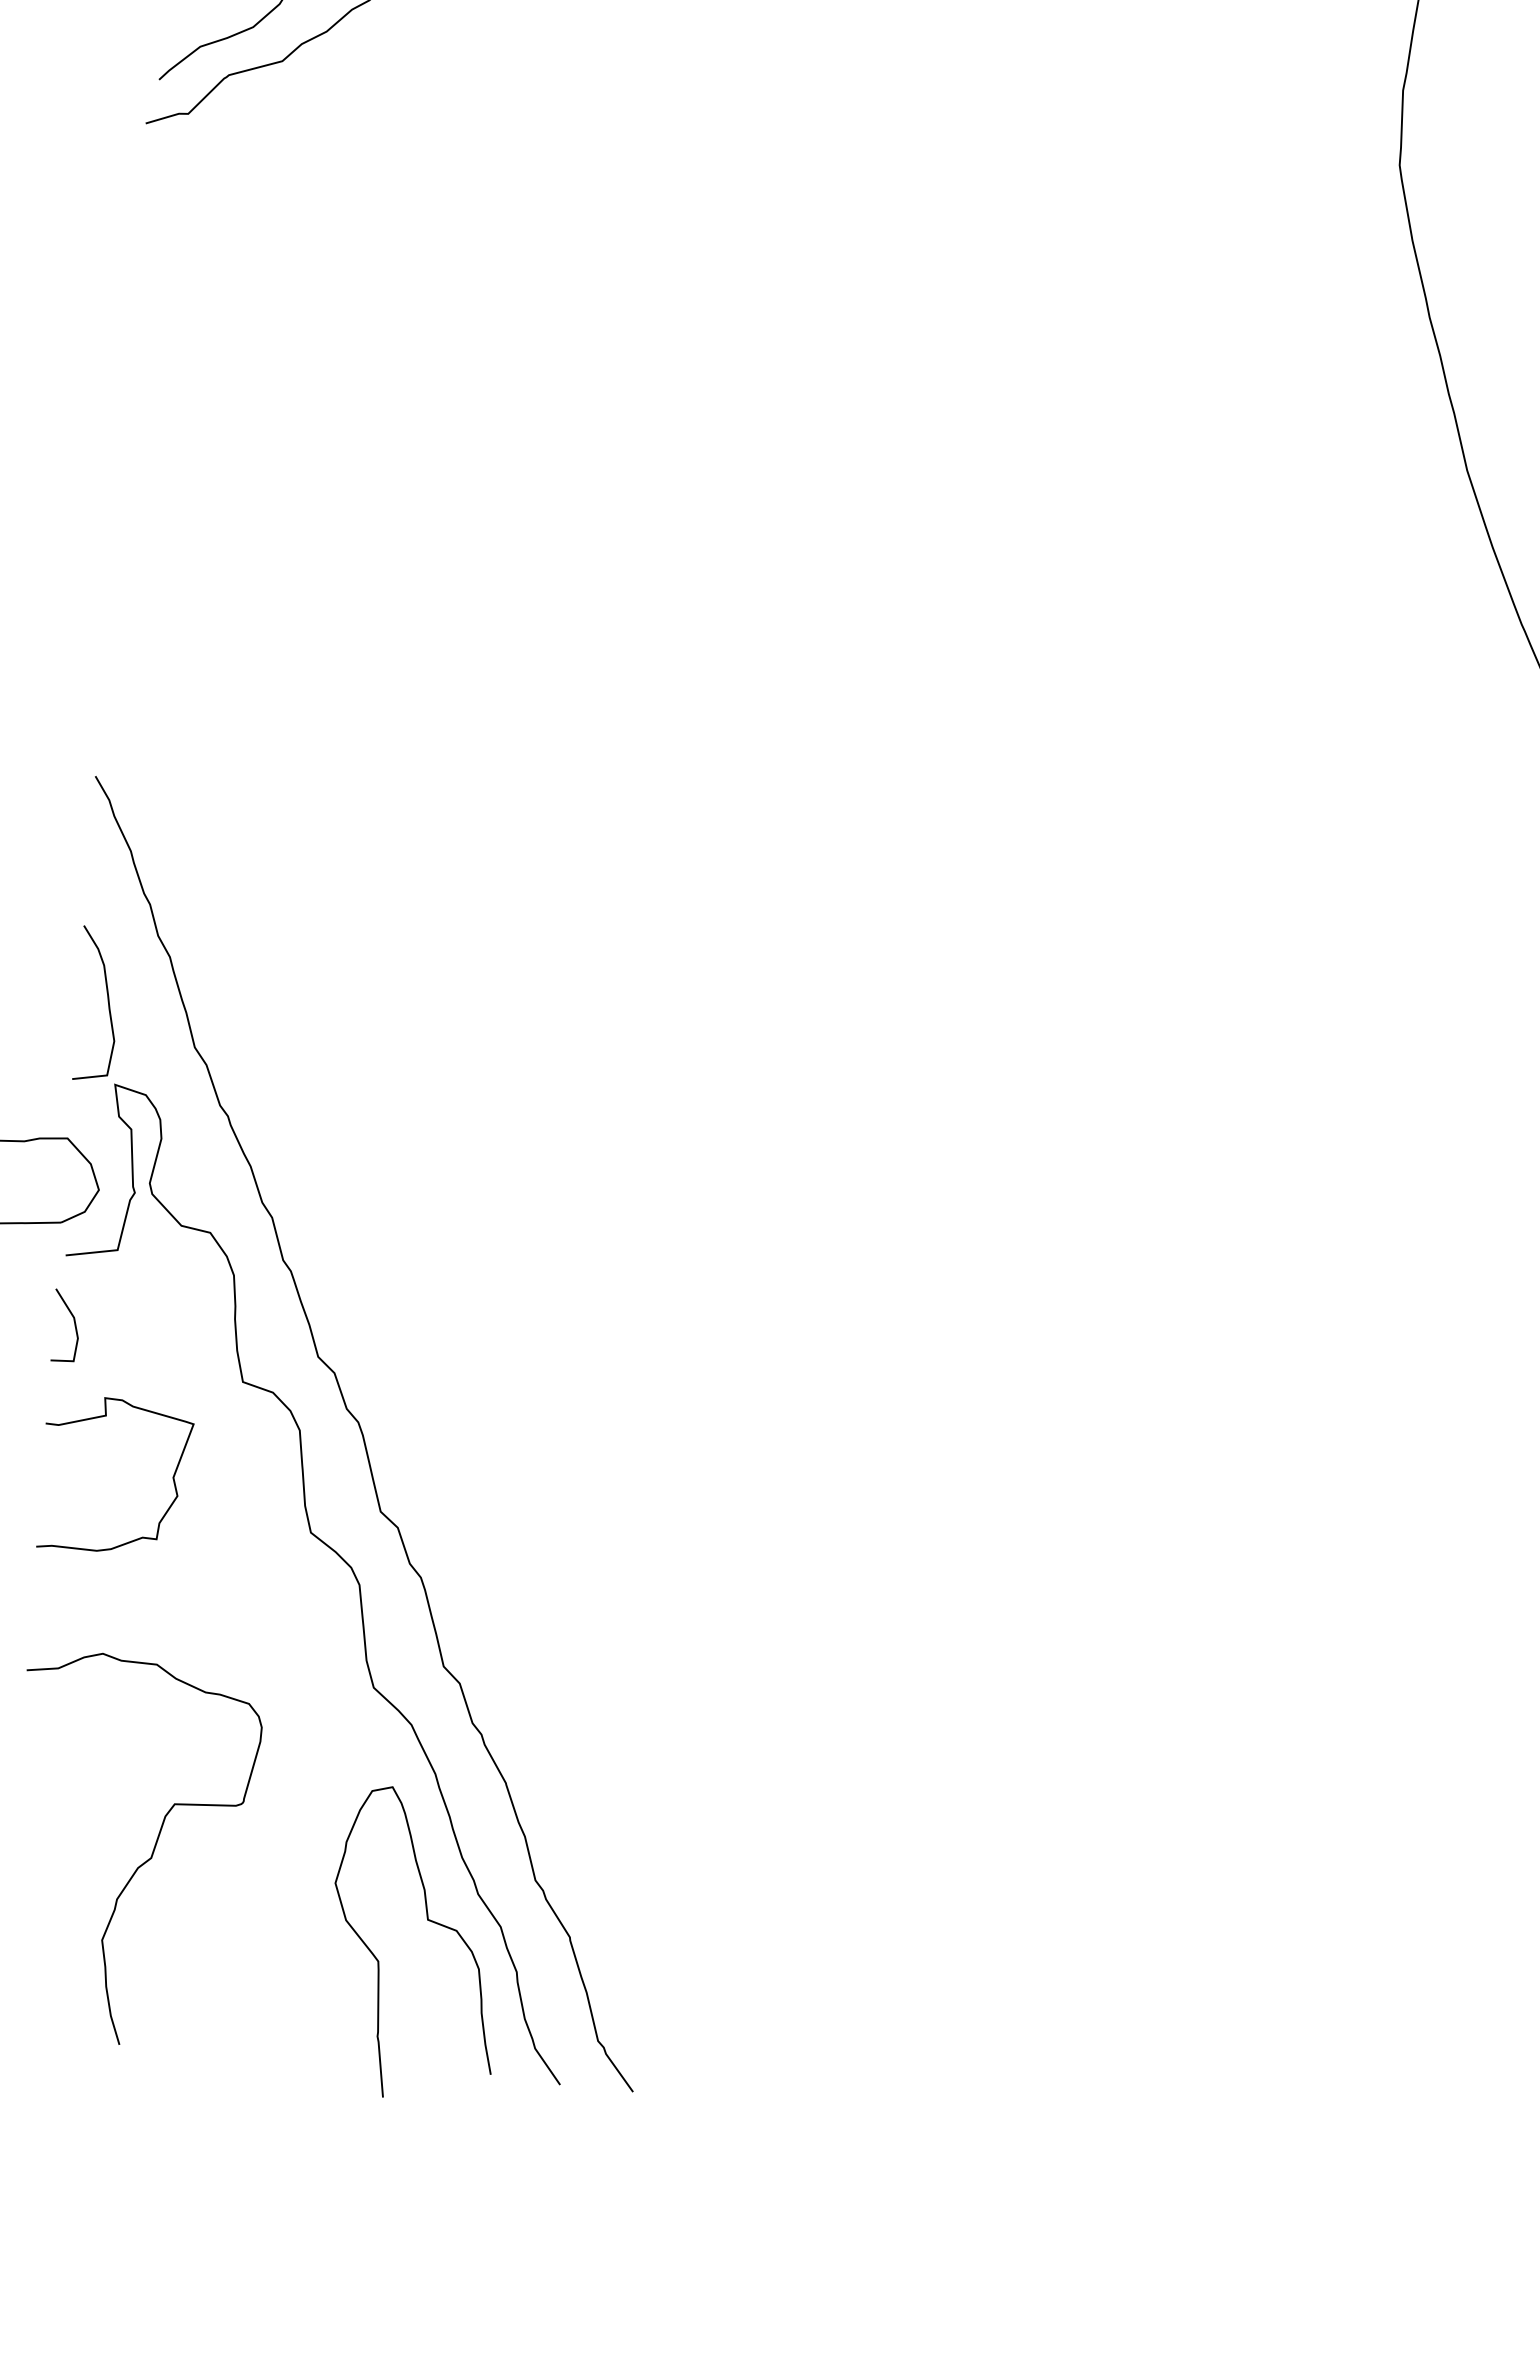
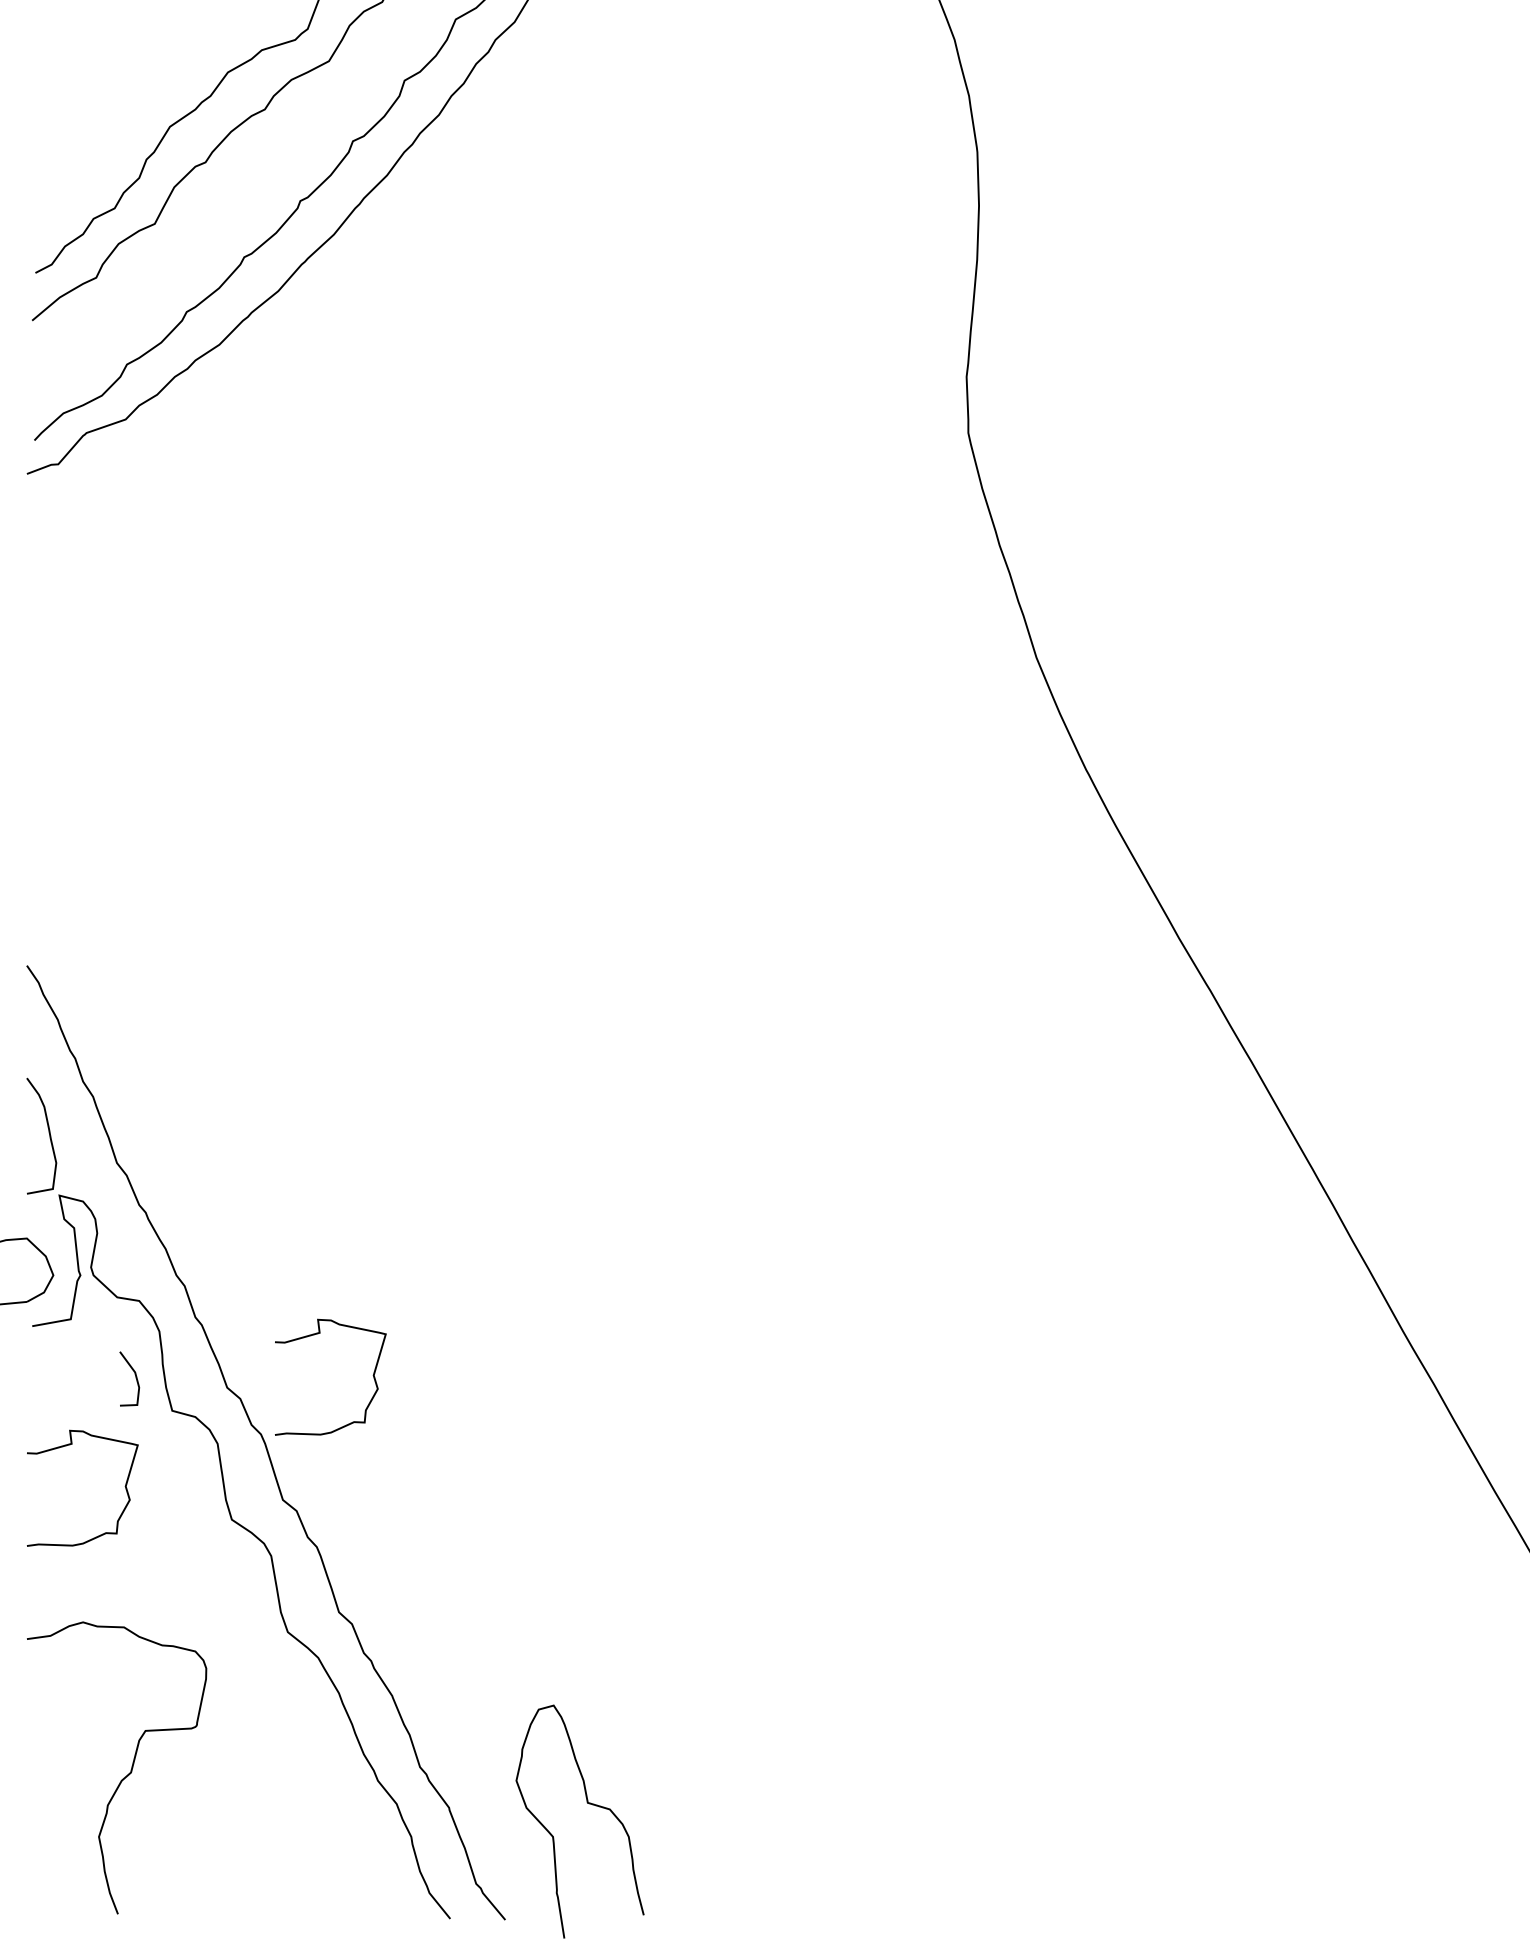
line: (73, 1325) -> (135, 1378), moved
curve: (512, 1355) -> (372, 1375), added
curve: (427, 1920) -> (587, 1803), moved

